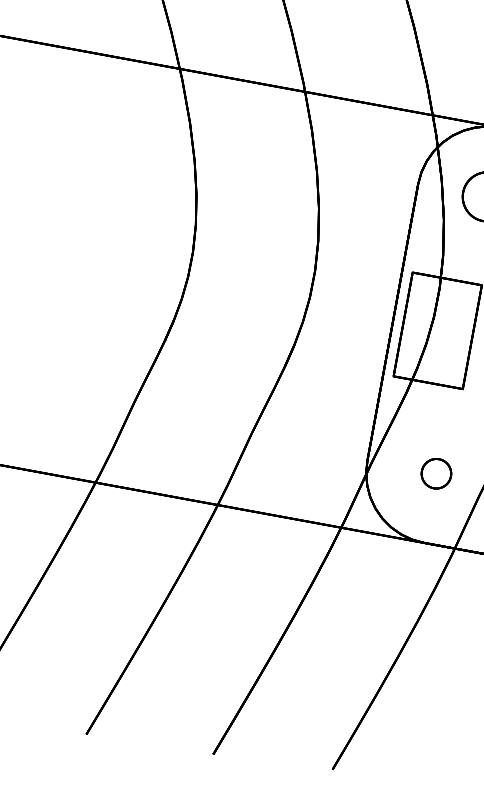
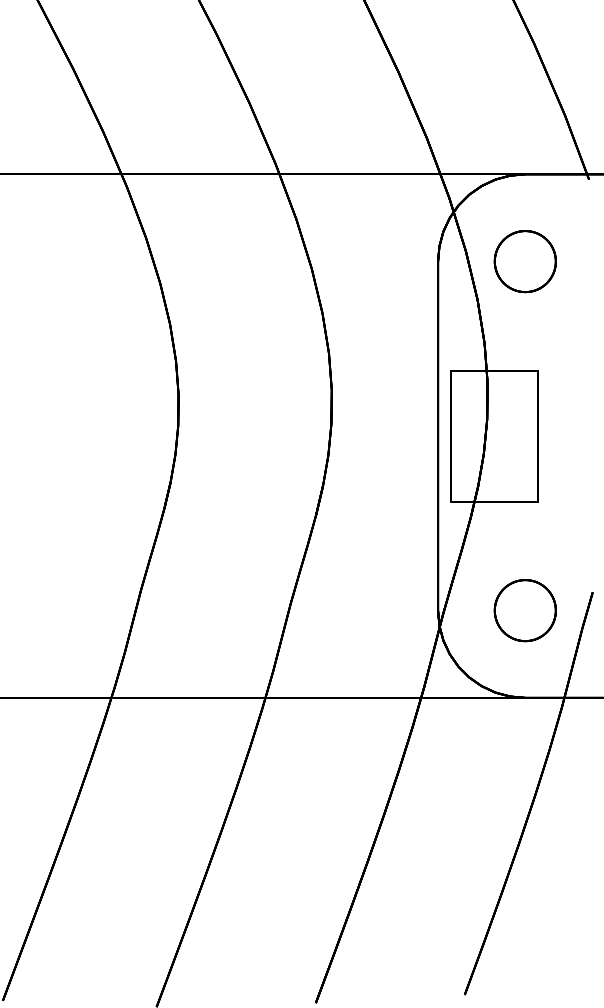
part: (435, 473) -> (524, 610), size x1.67

